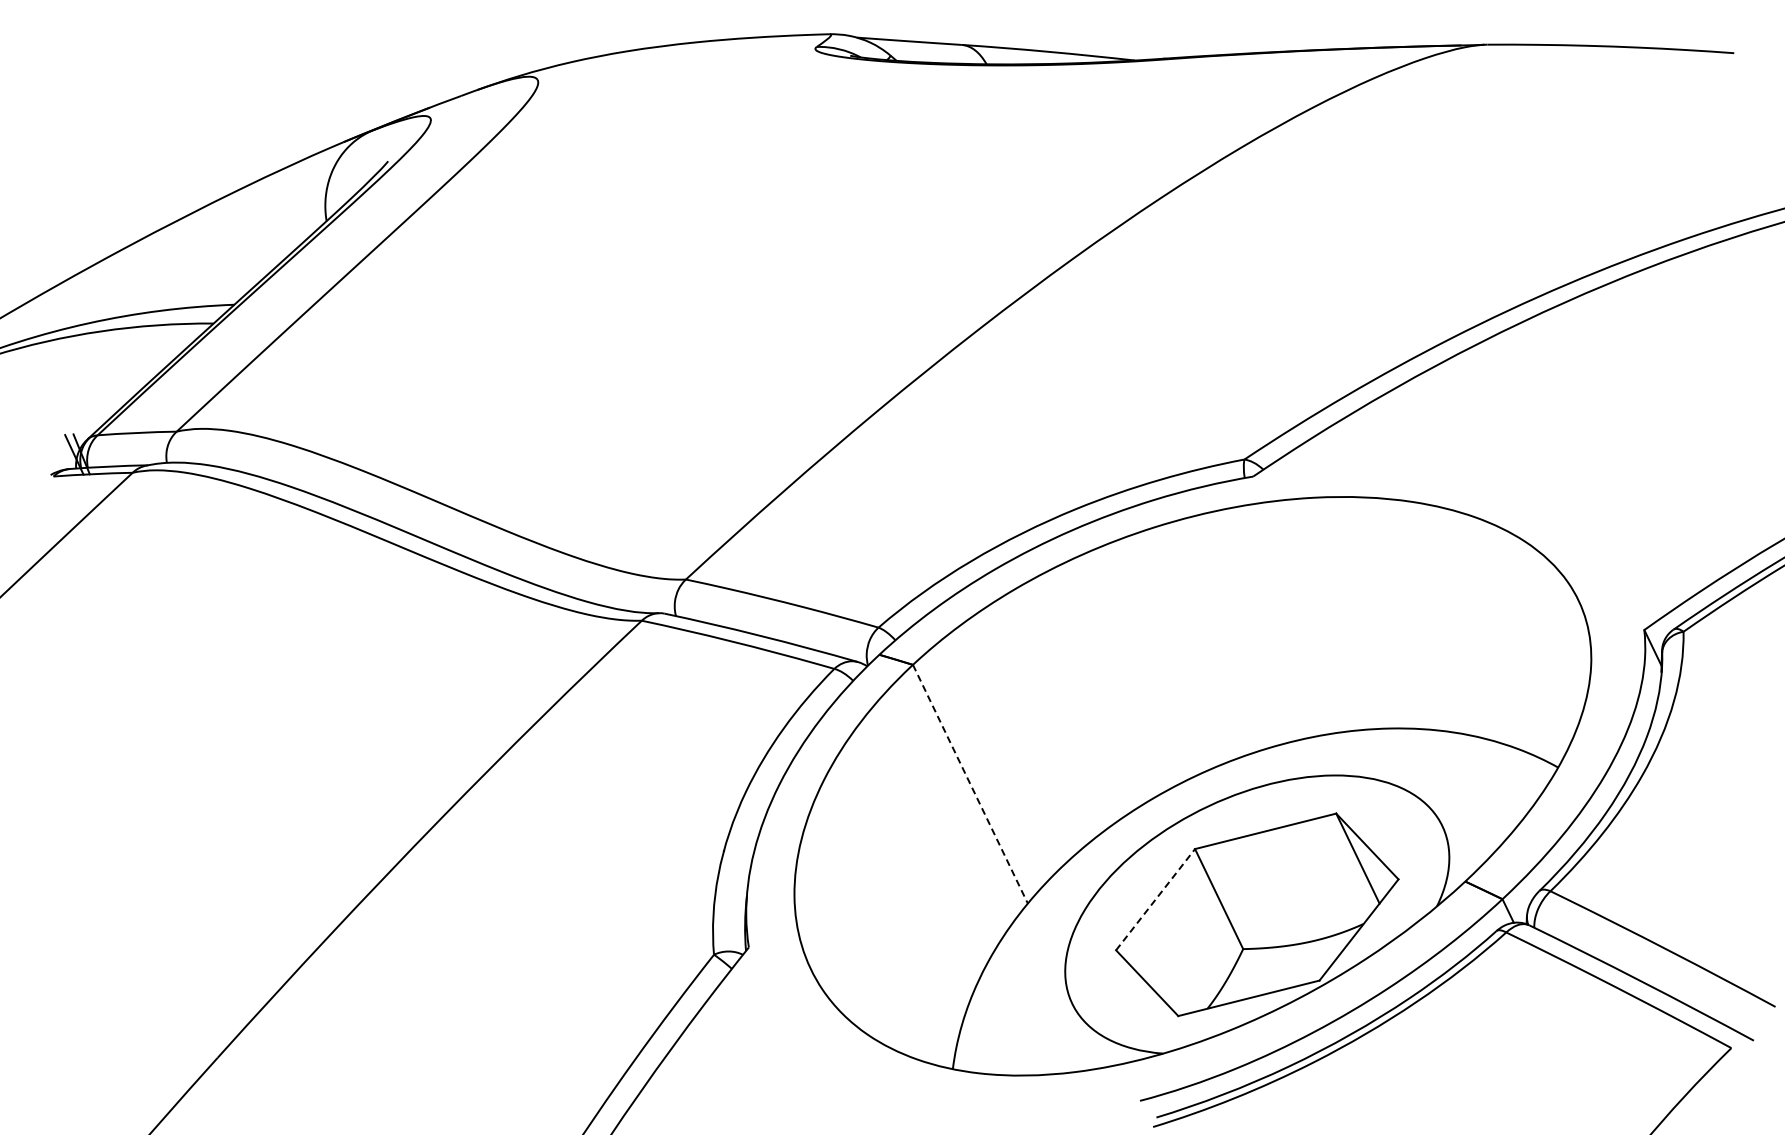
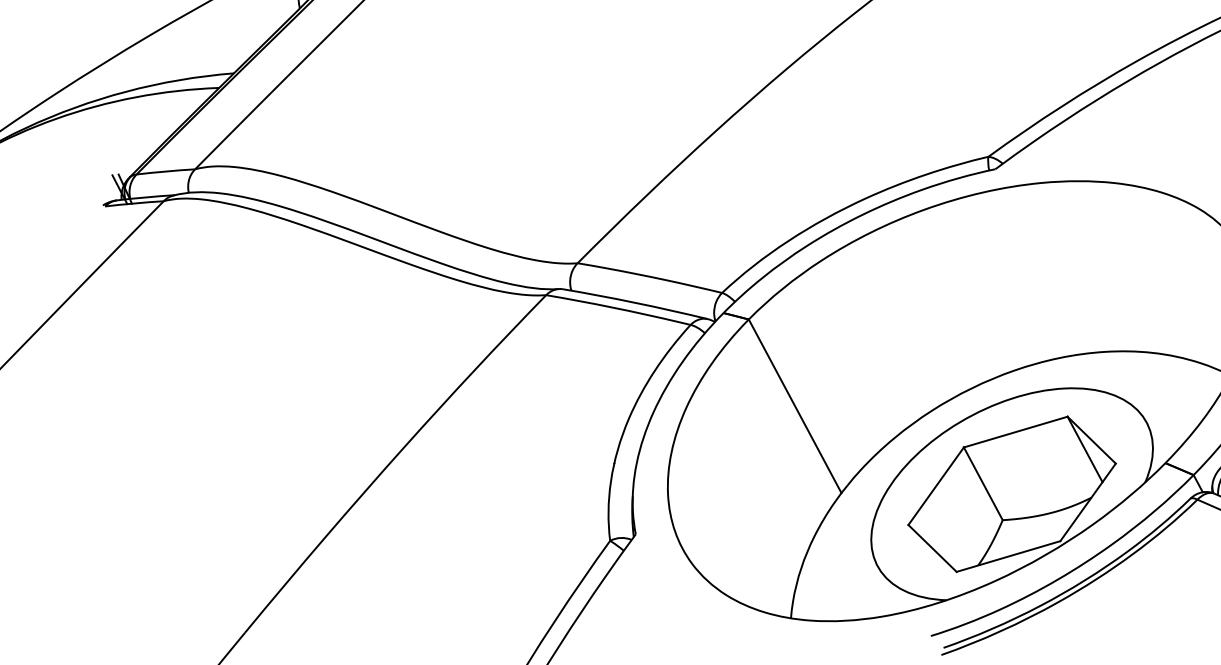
line: (970, 784) -> (795, 406), dashed -> solid
line: (1155, 899) -> (936, 486), dashed -> solid

